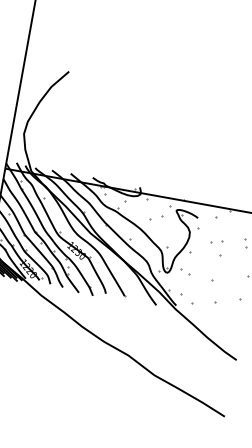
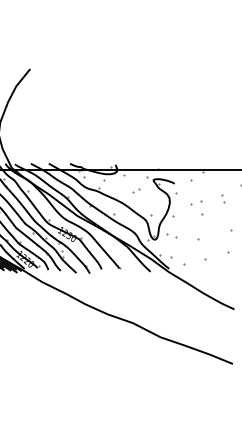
part: (156, 218) -> (136, 190), size x0.62

